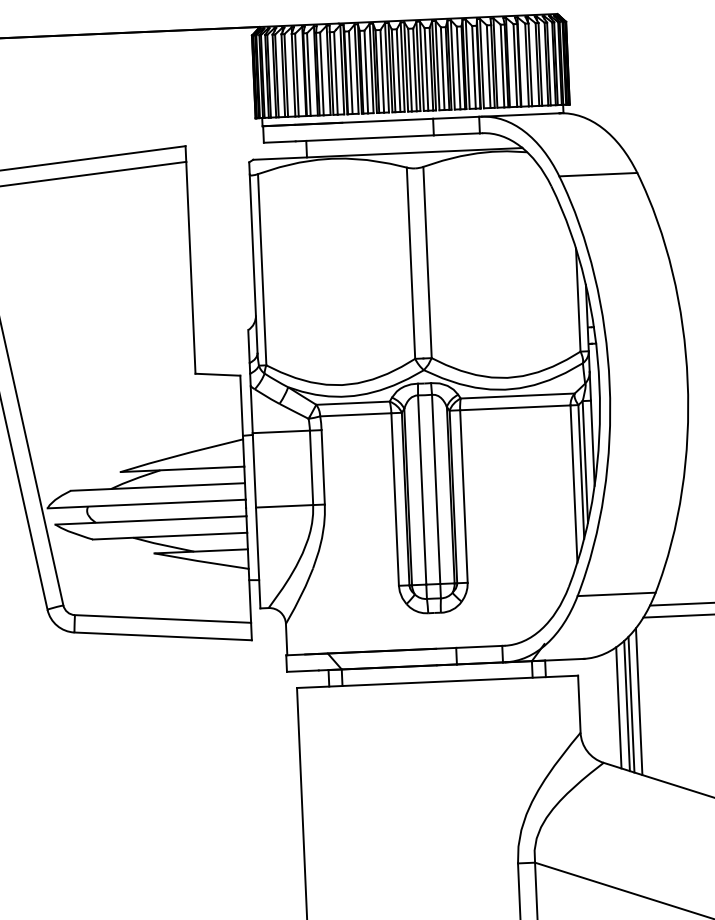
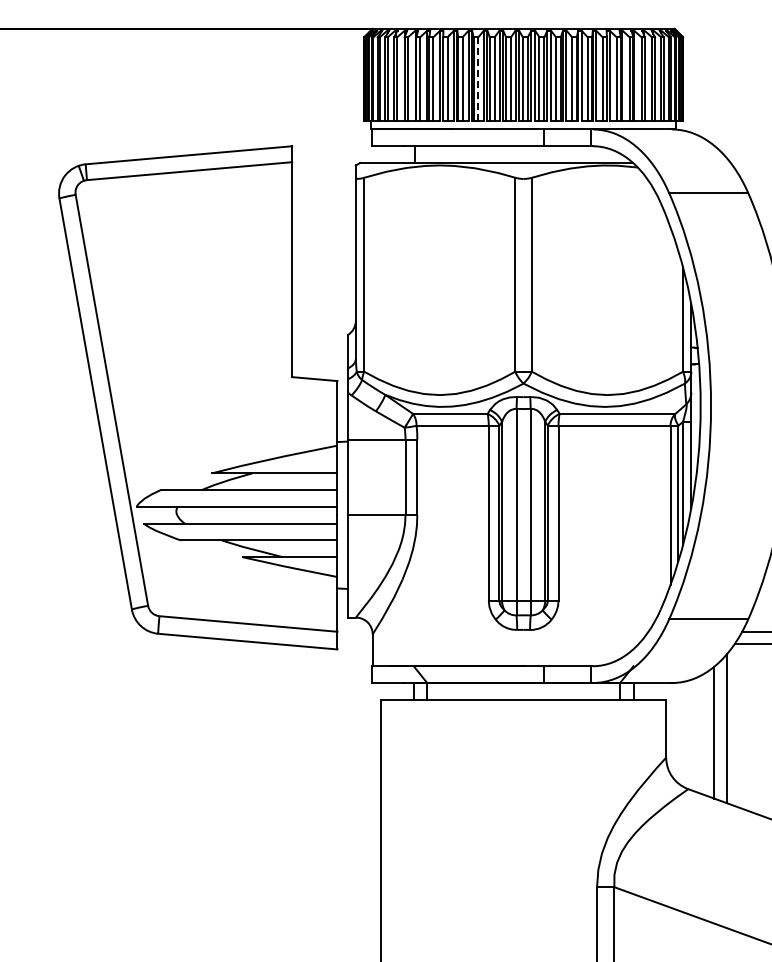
line: (366, 72) -> (478, 79), solid -> dashed
line: (631, 704) -> (718, 731), removed
line: (619, 707) -> (706, 733), removed

